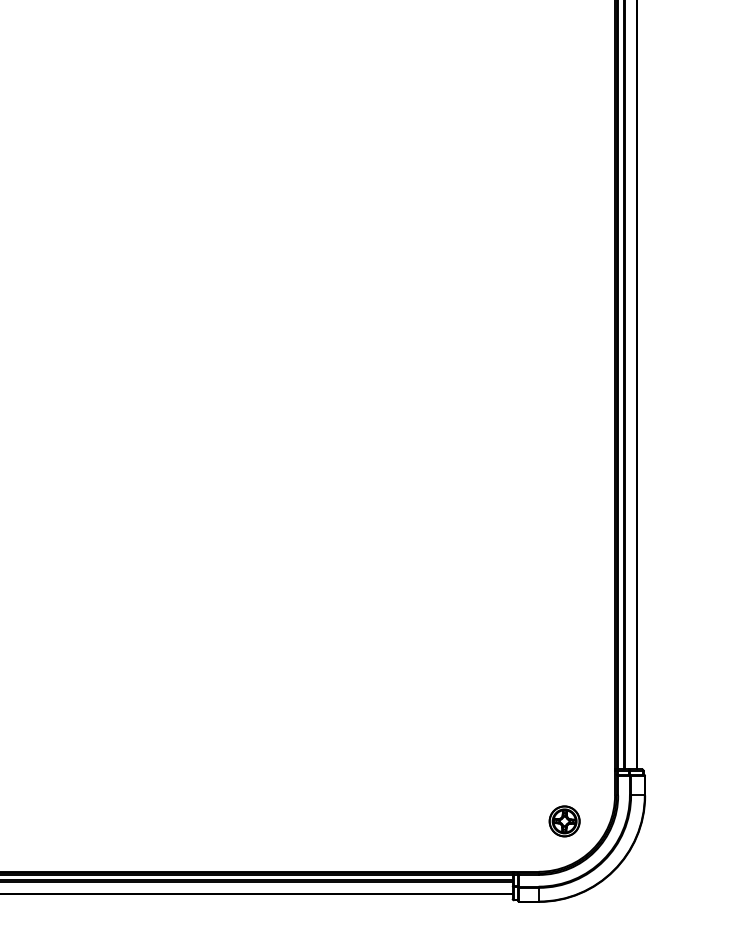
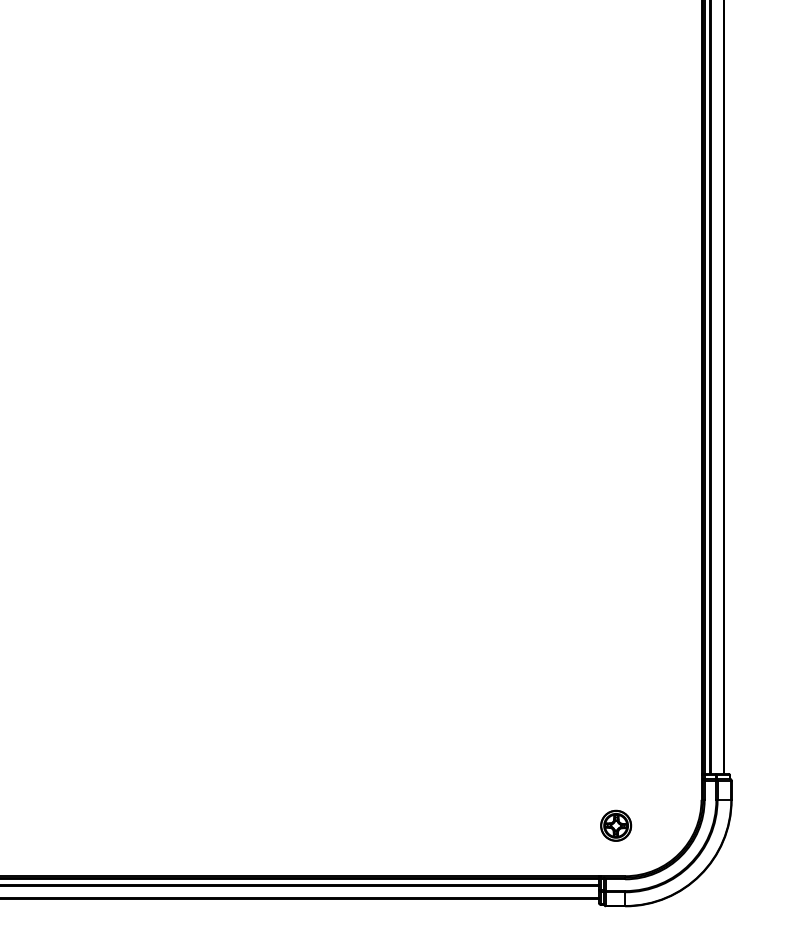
part: (565, 821) -> (616, 825), moved

